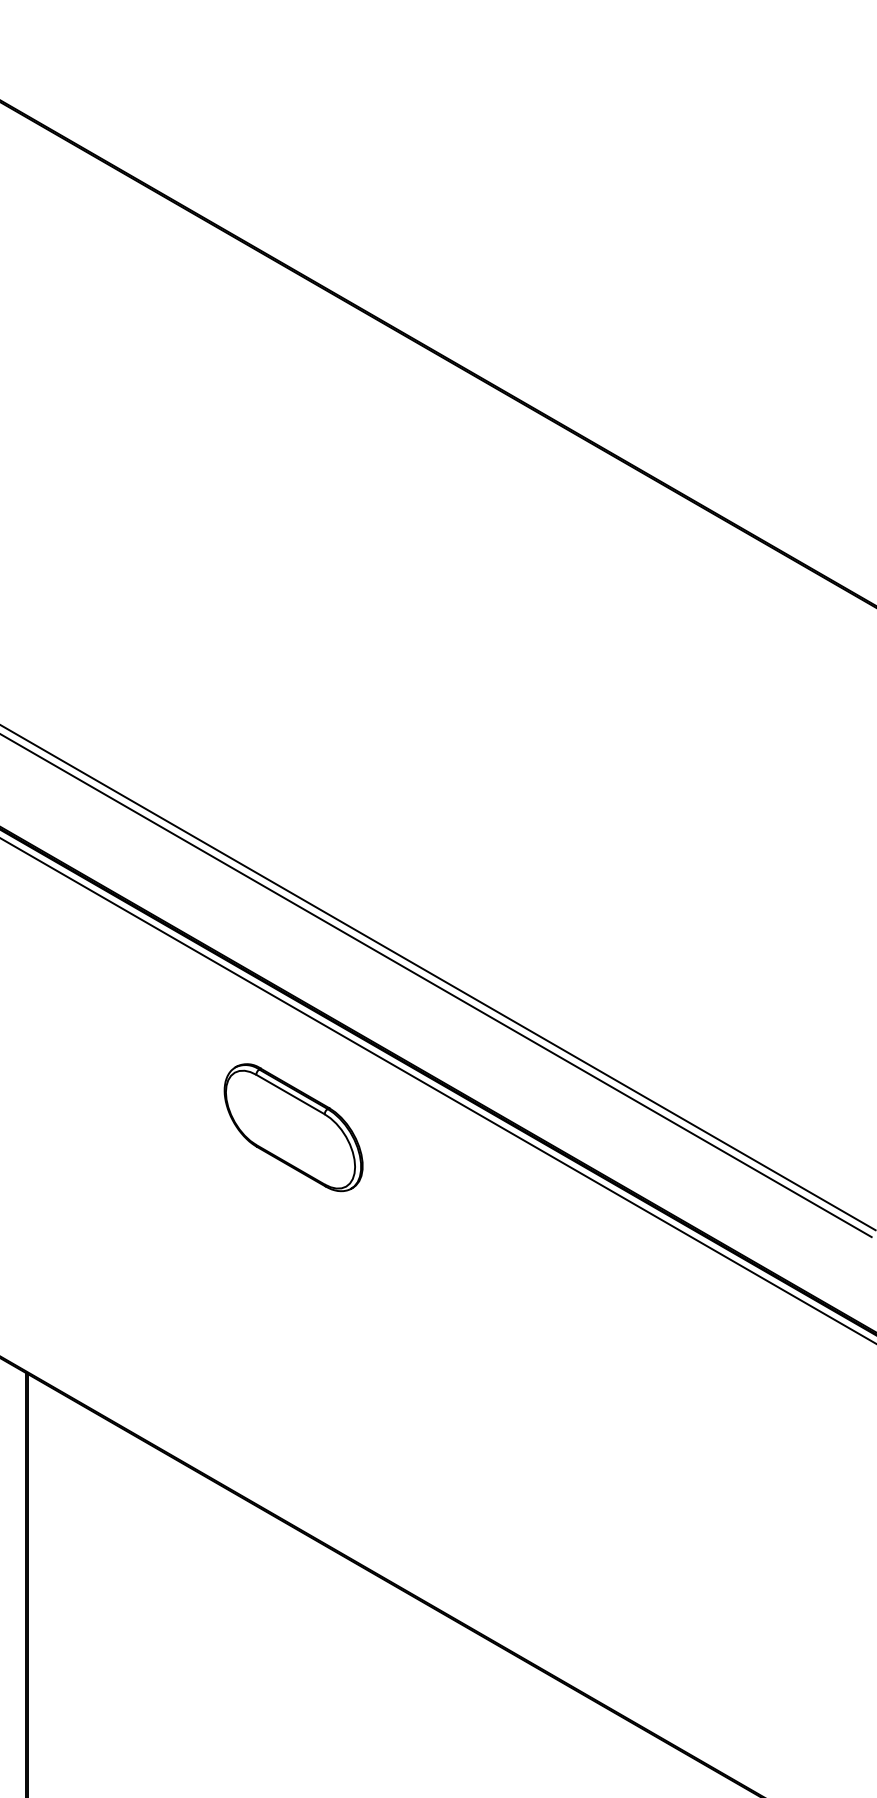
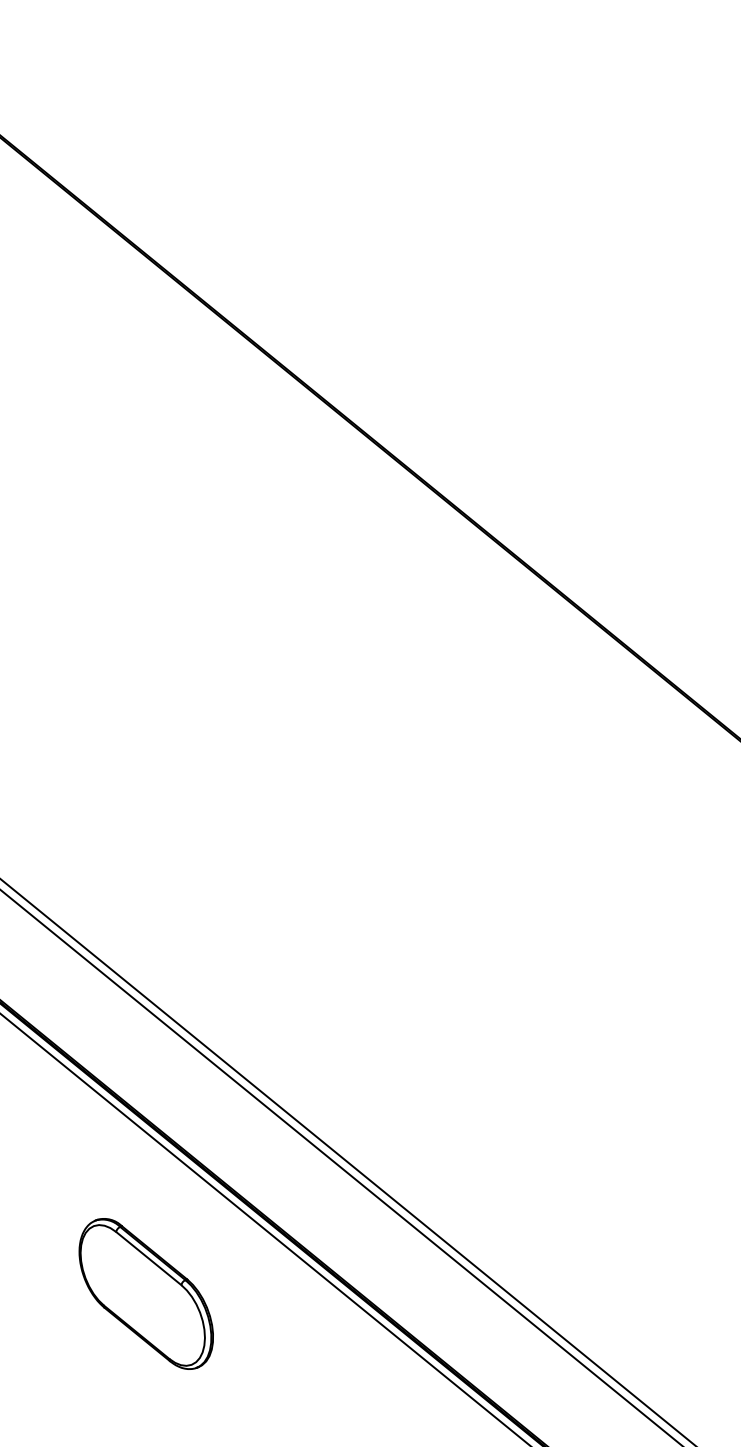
part: (293, 1127) -> (146, 1293), moved

